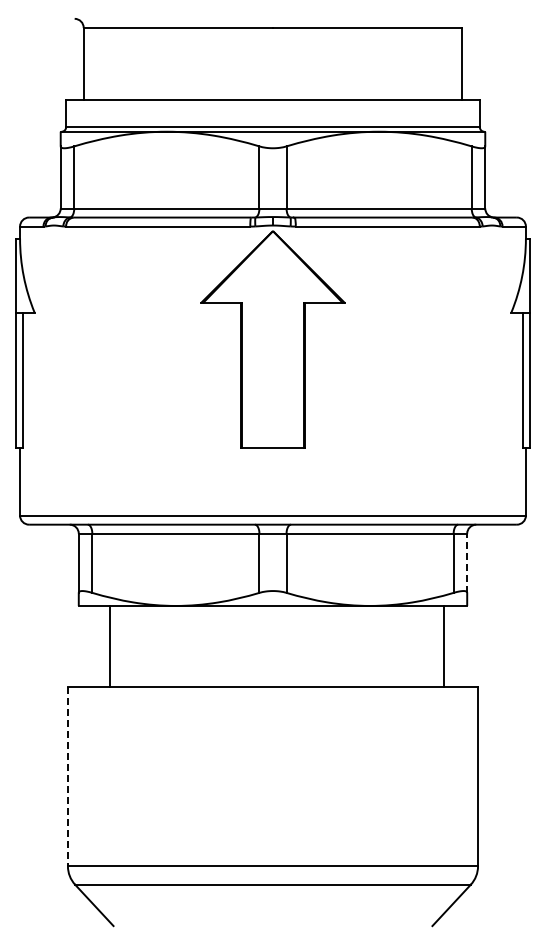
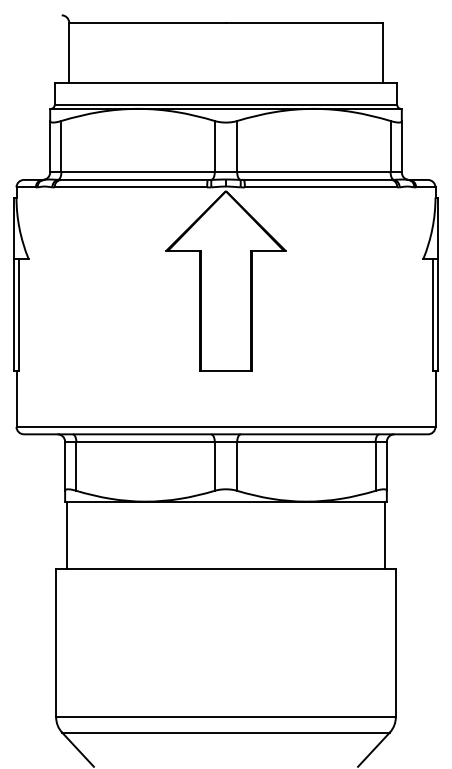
line: (467, 563) -> (387, 466), dashed -> solid
line: (109, 646) -> (67, 535), moved
line: (443, 646) -> (384, 535), moved
line: (67, 776) -> (55, 642), dashed -> solid

